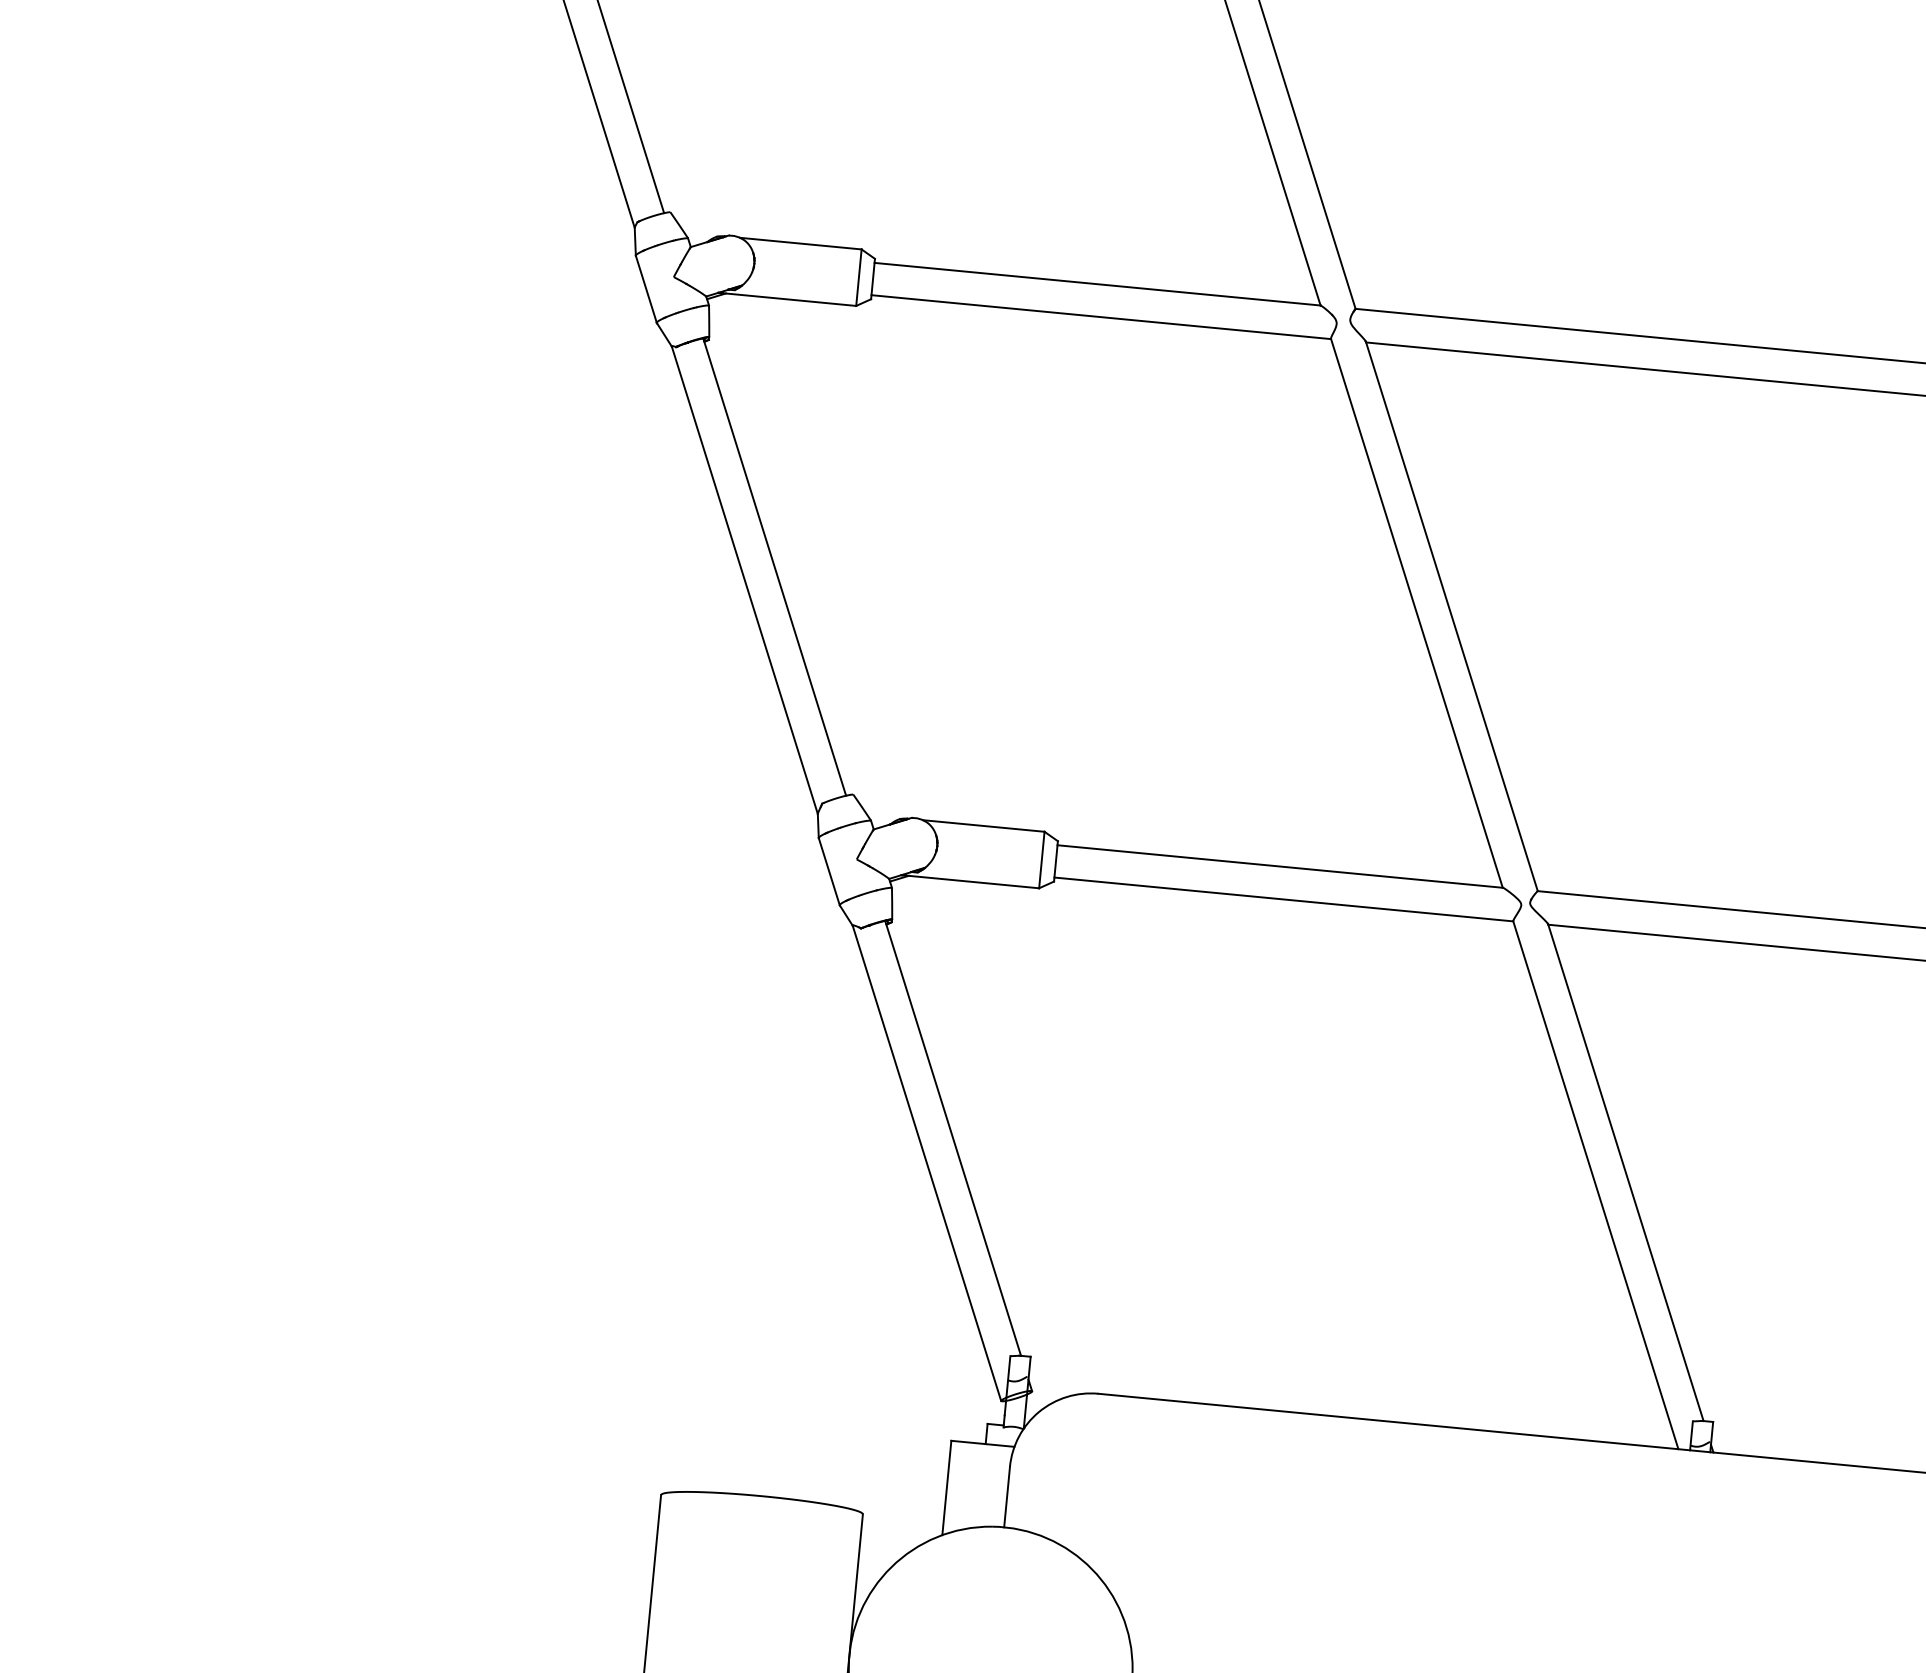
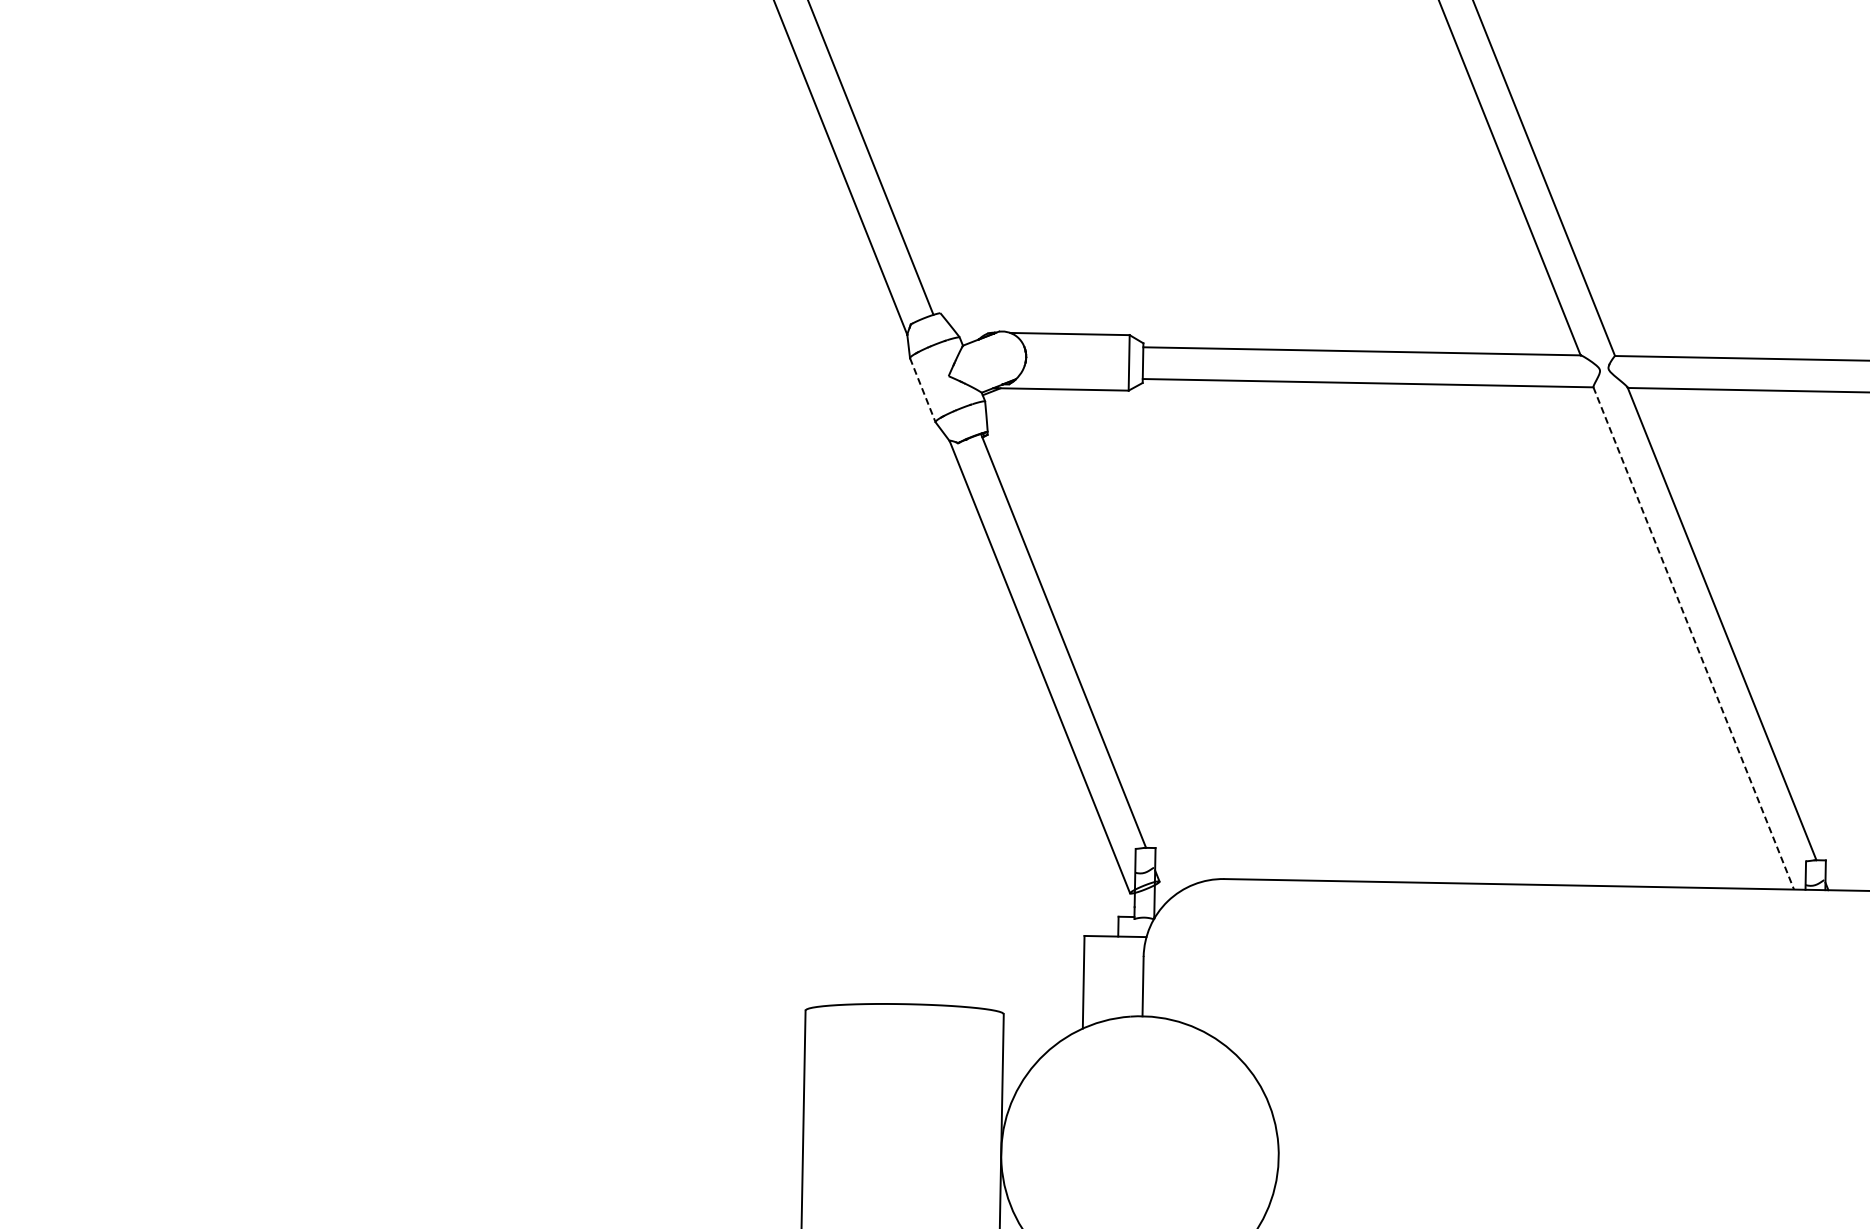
line: (829, 872) -> (923, 390), solid -> dashed
line: (1595, 1185) -> (1693, 638), solid -> dashed

